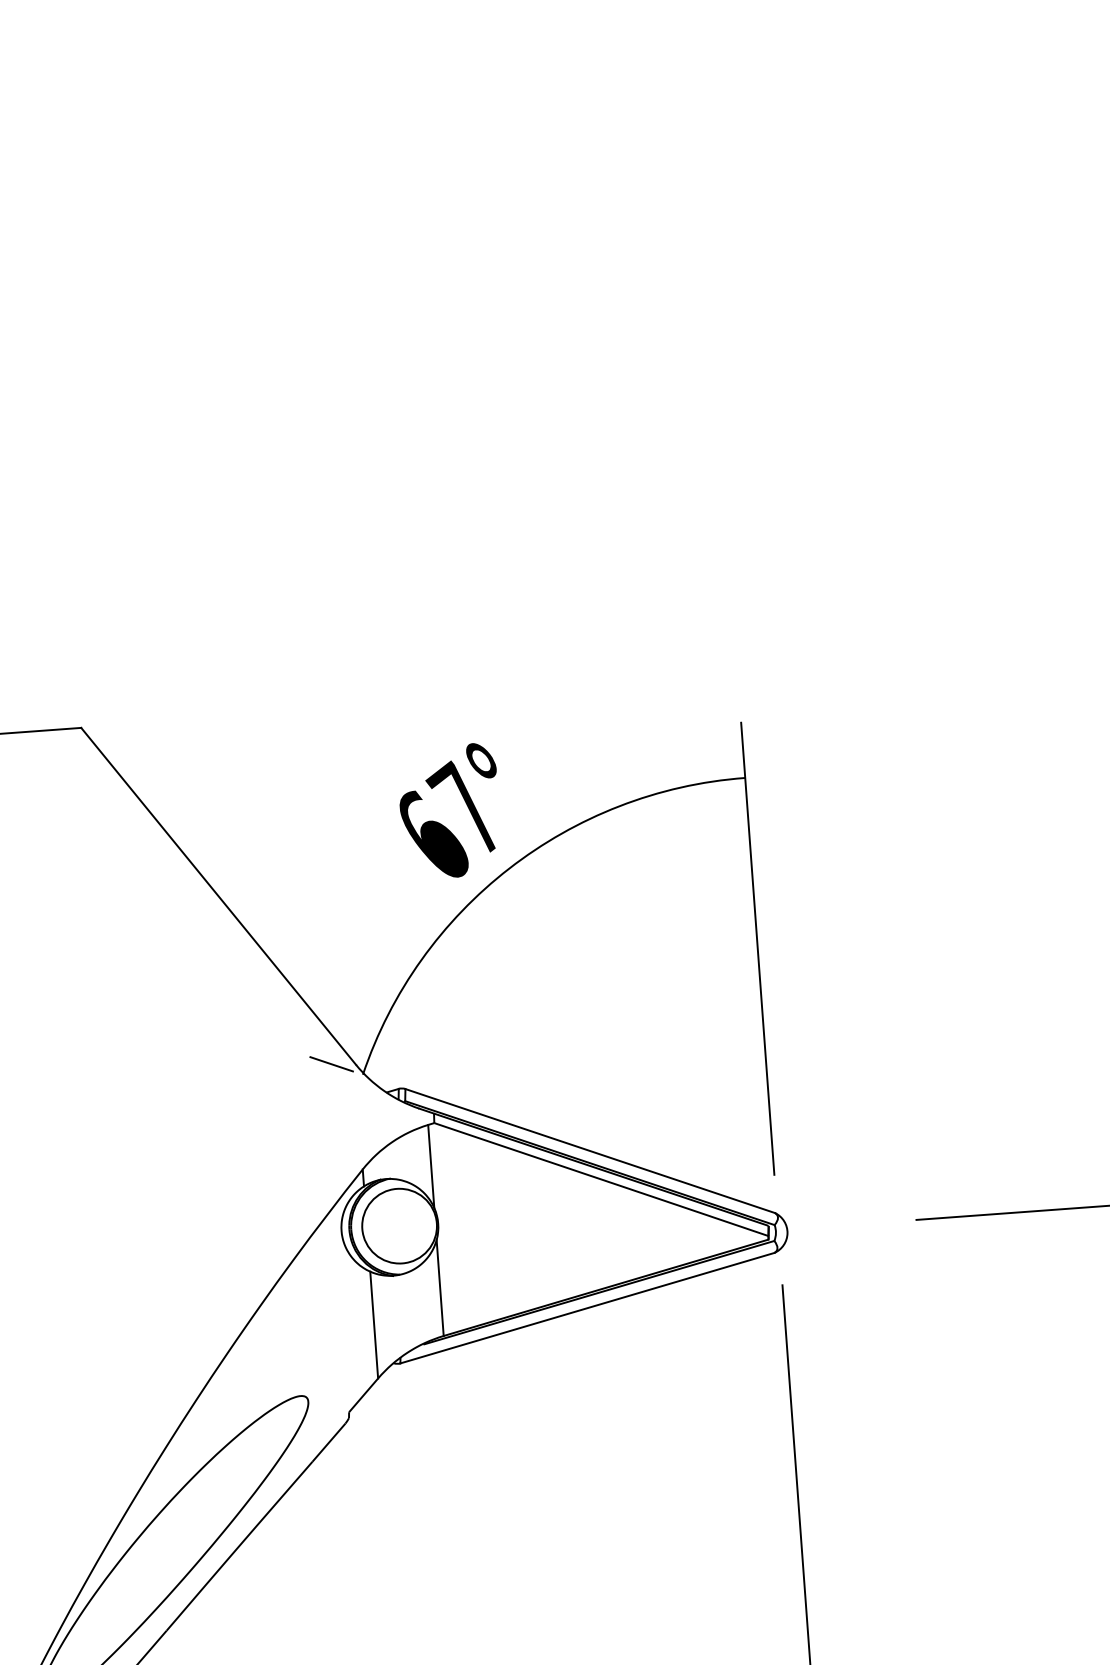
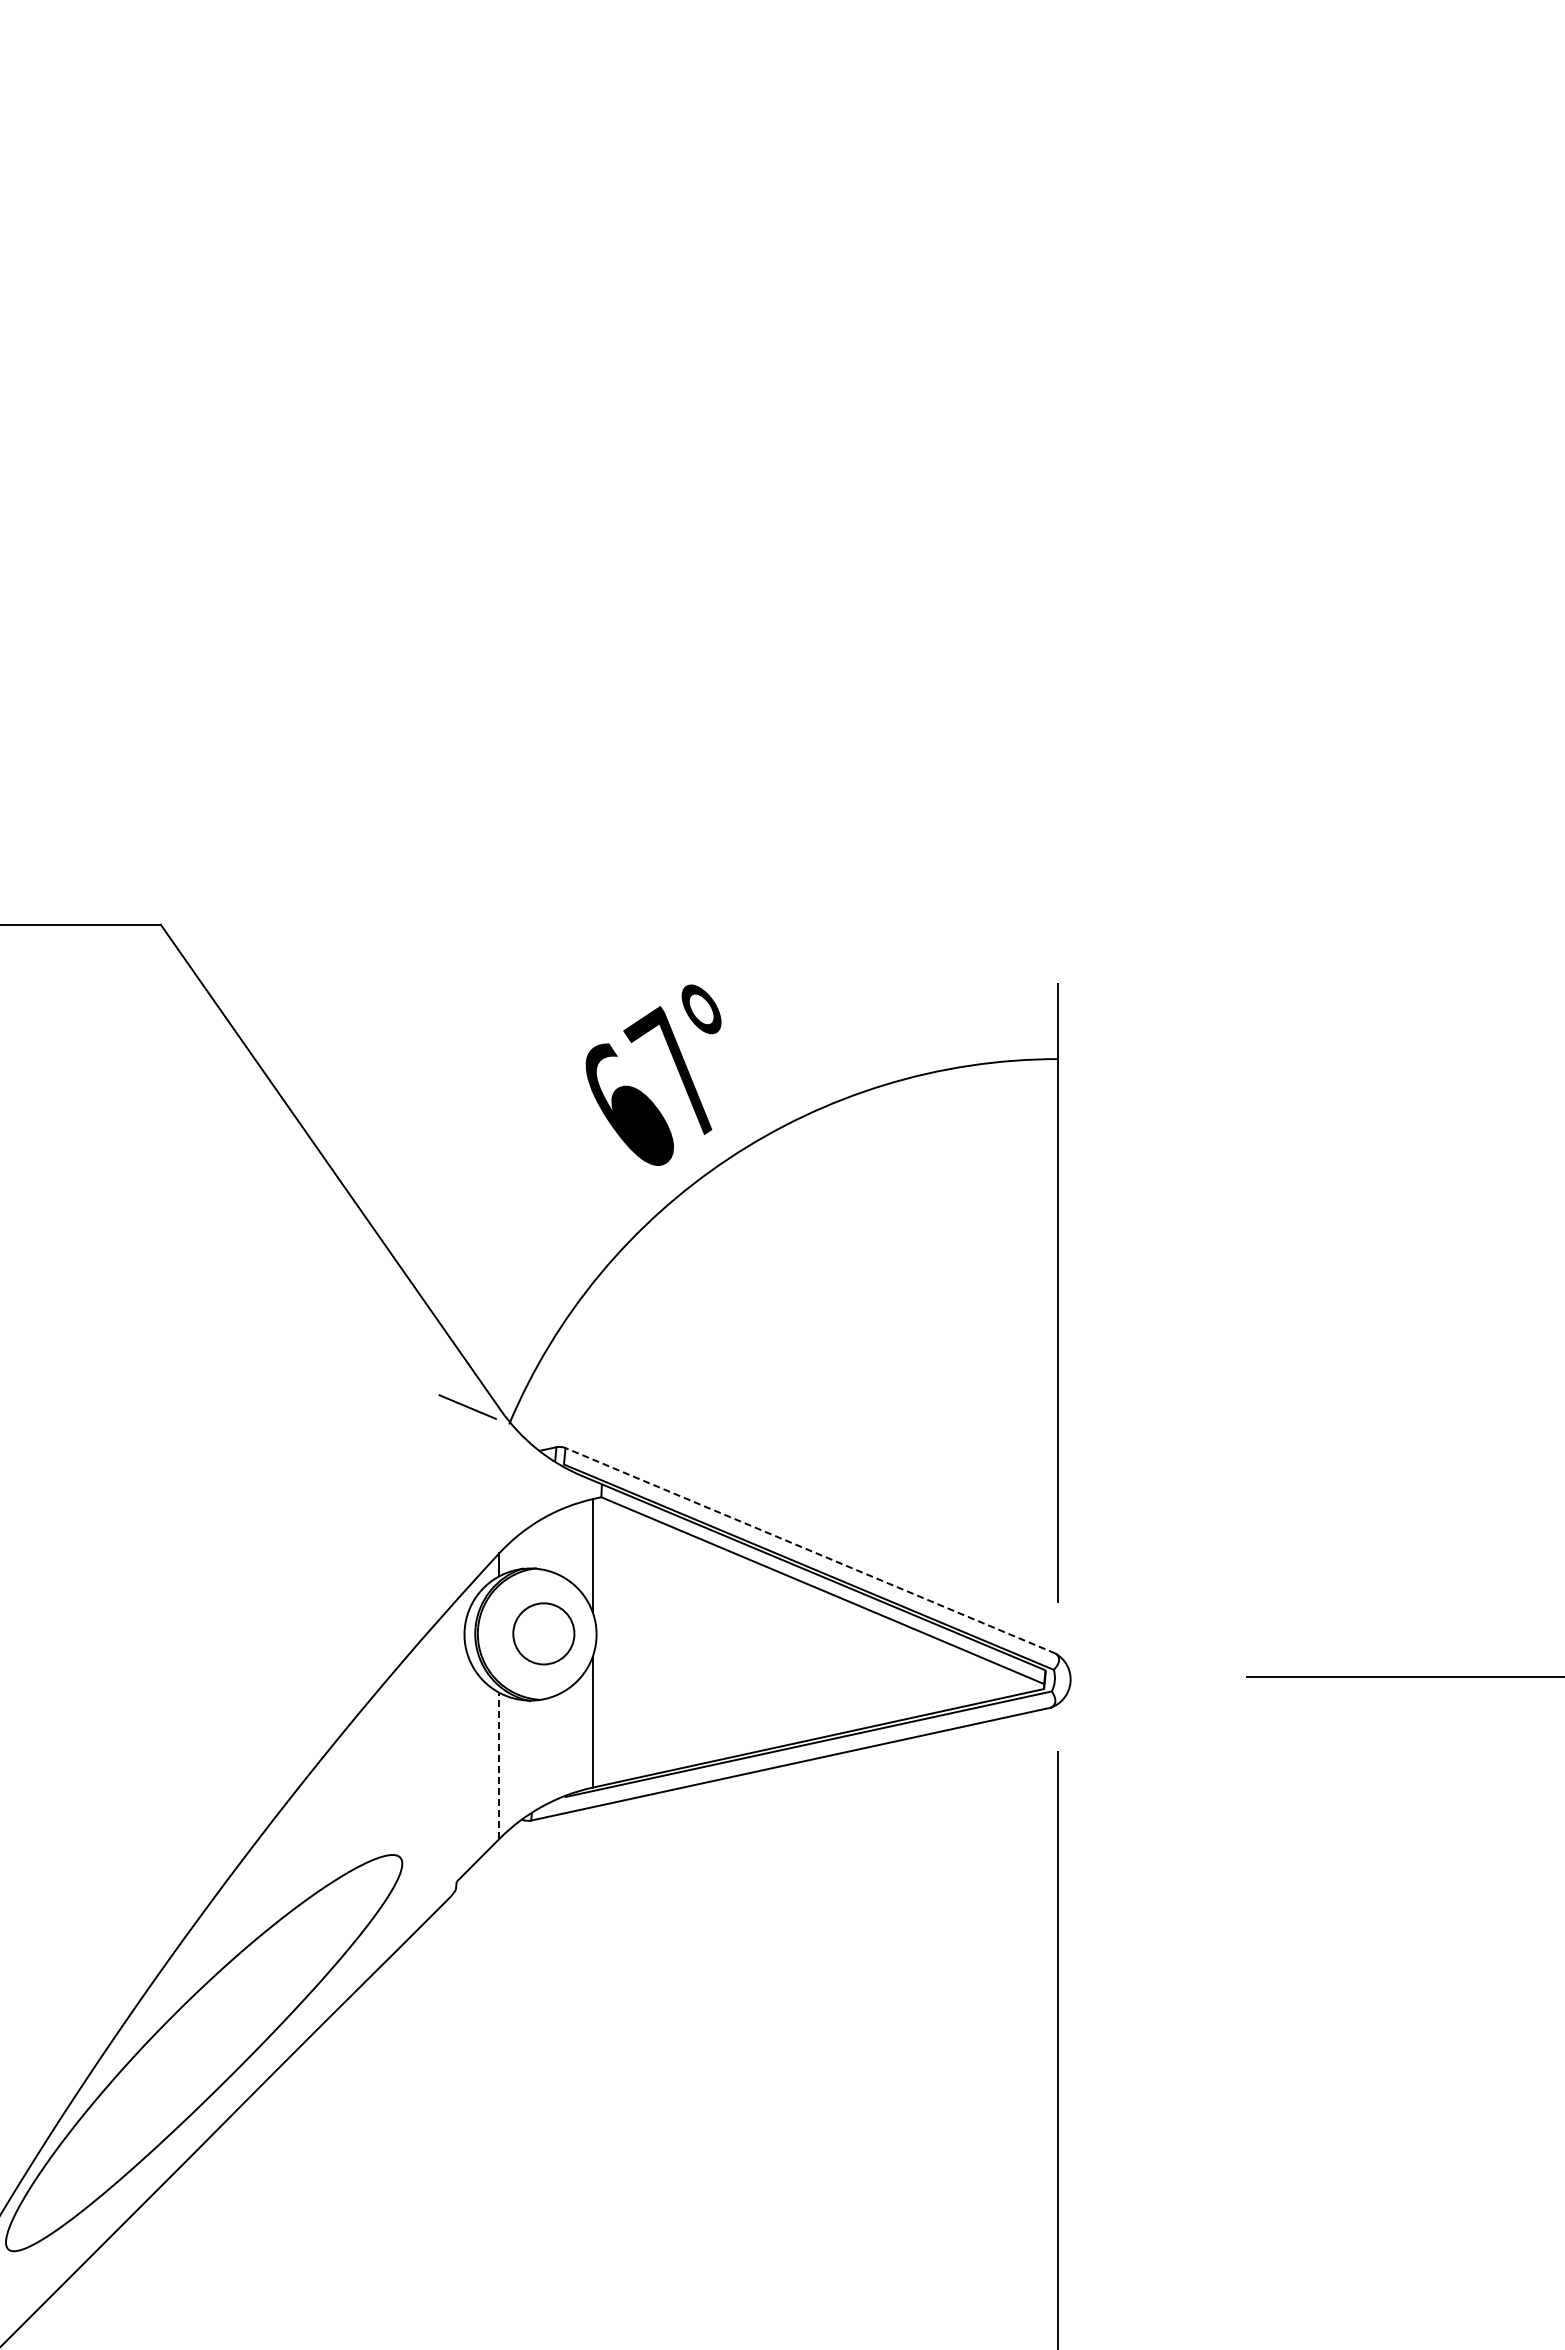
line: (590, 1150) -> (810, 1550), solid -> dashed
circle: (399, 1225) -> (543, 1633), size x0.6
line: (374, 1324) -> (499, 1765), solid -> dashed

